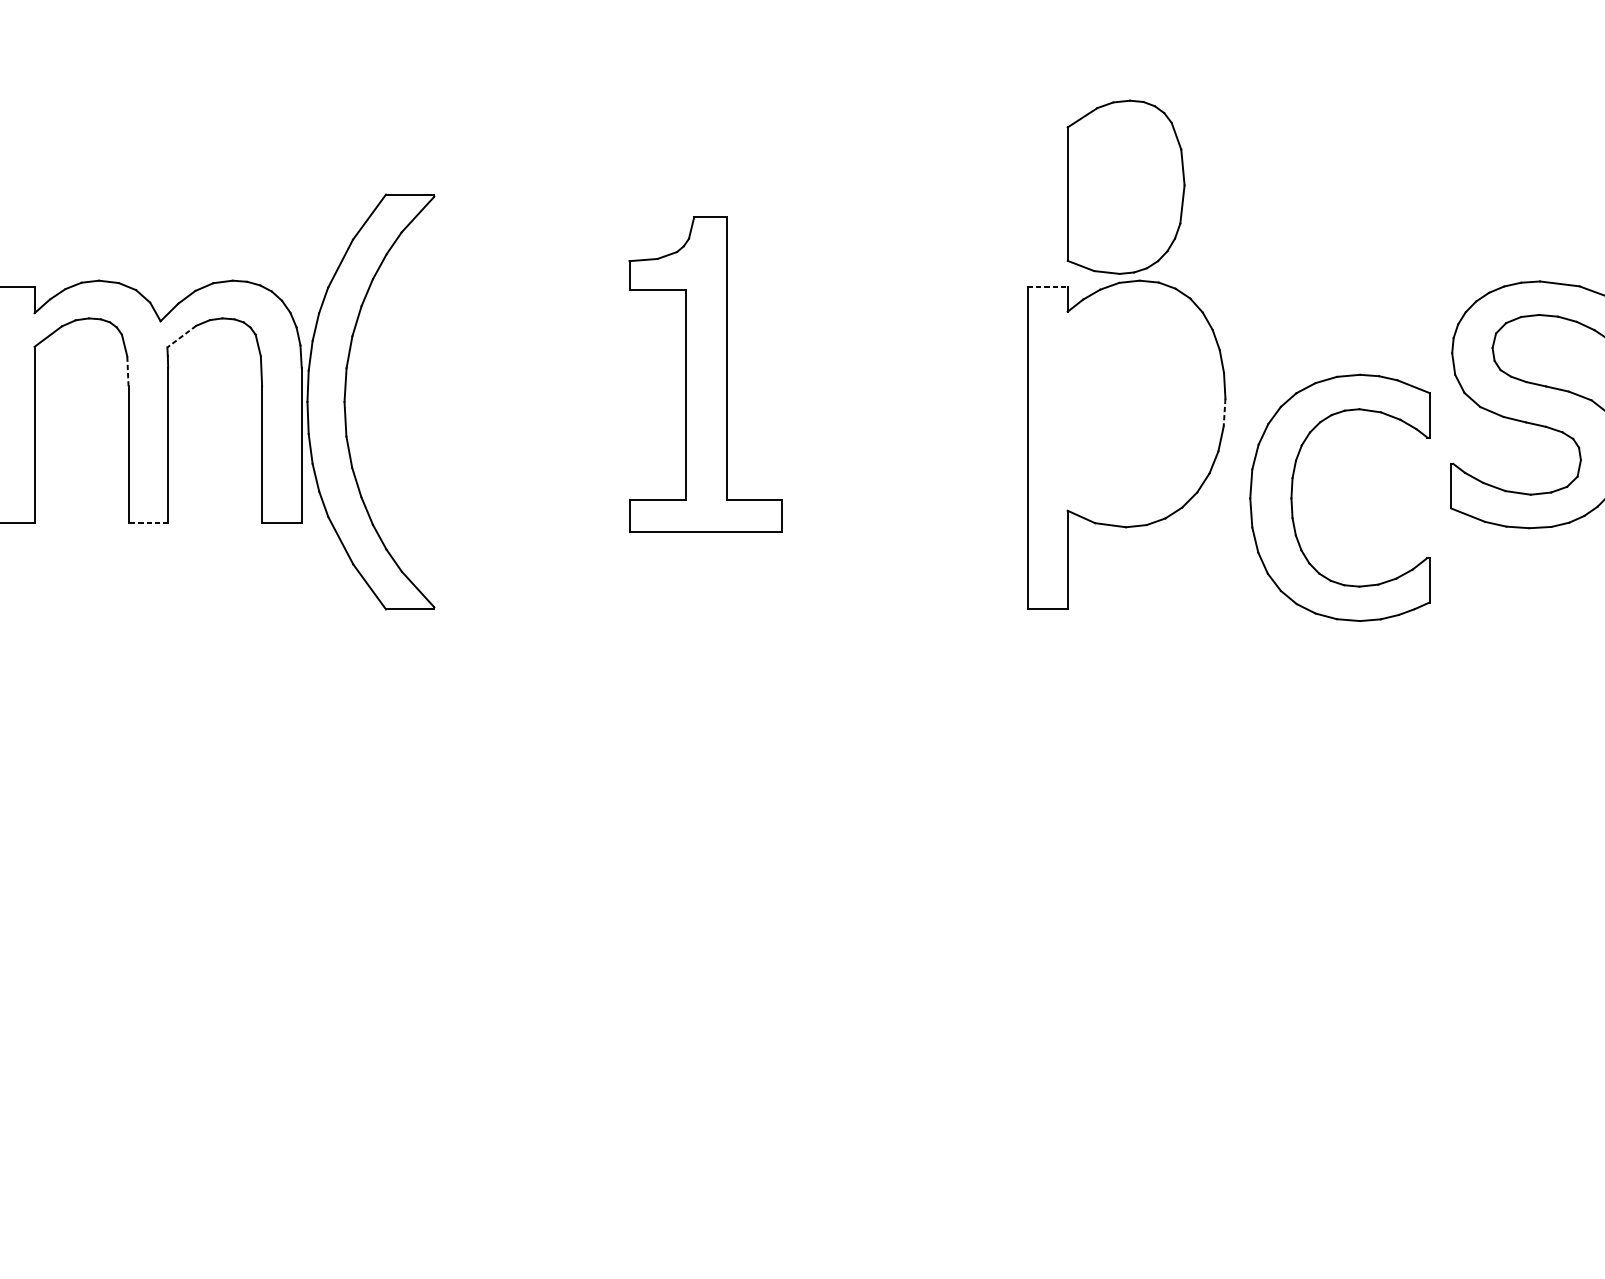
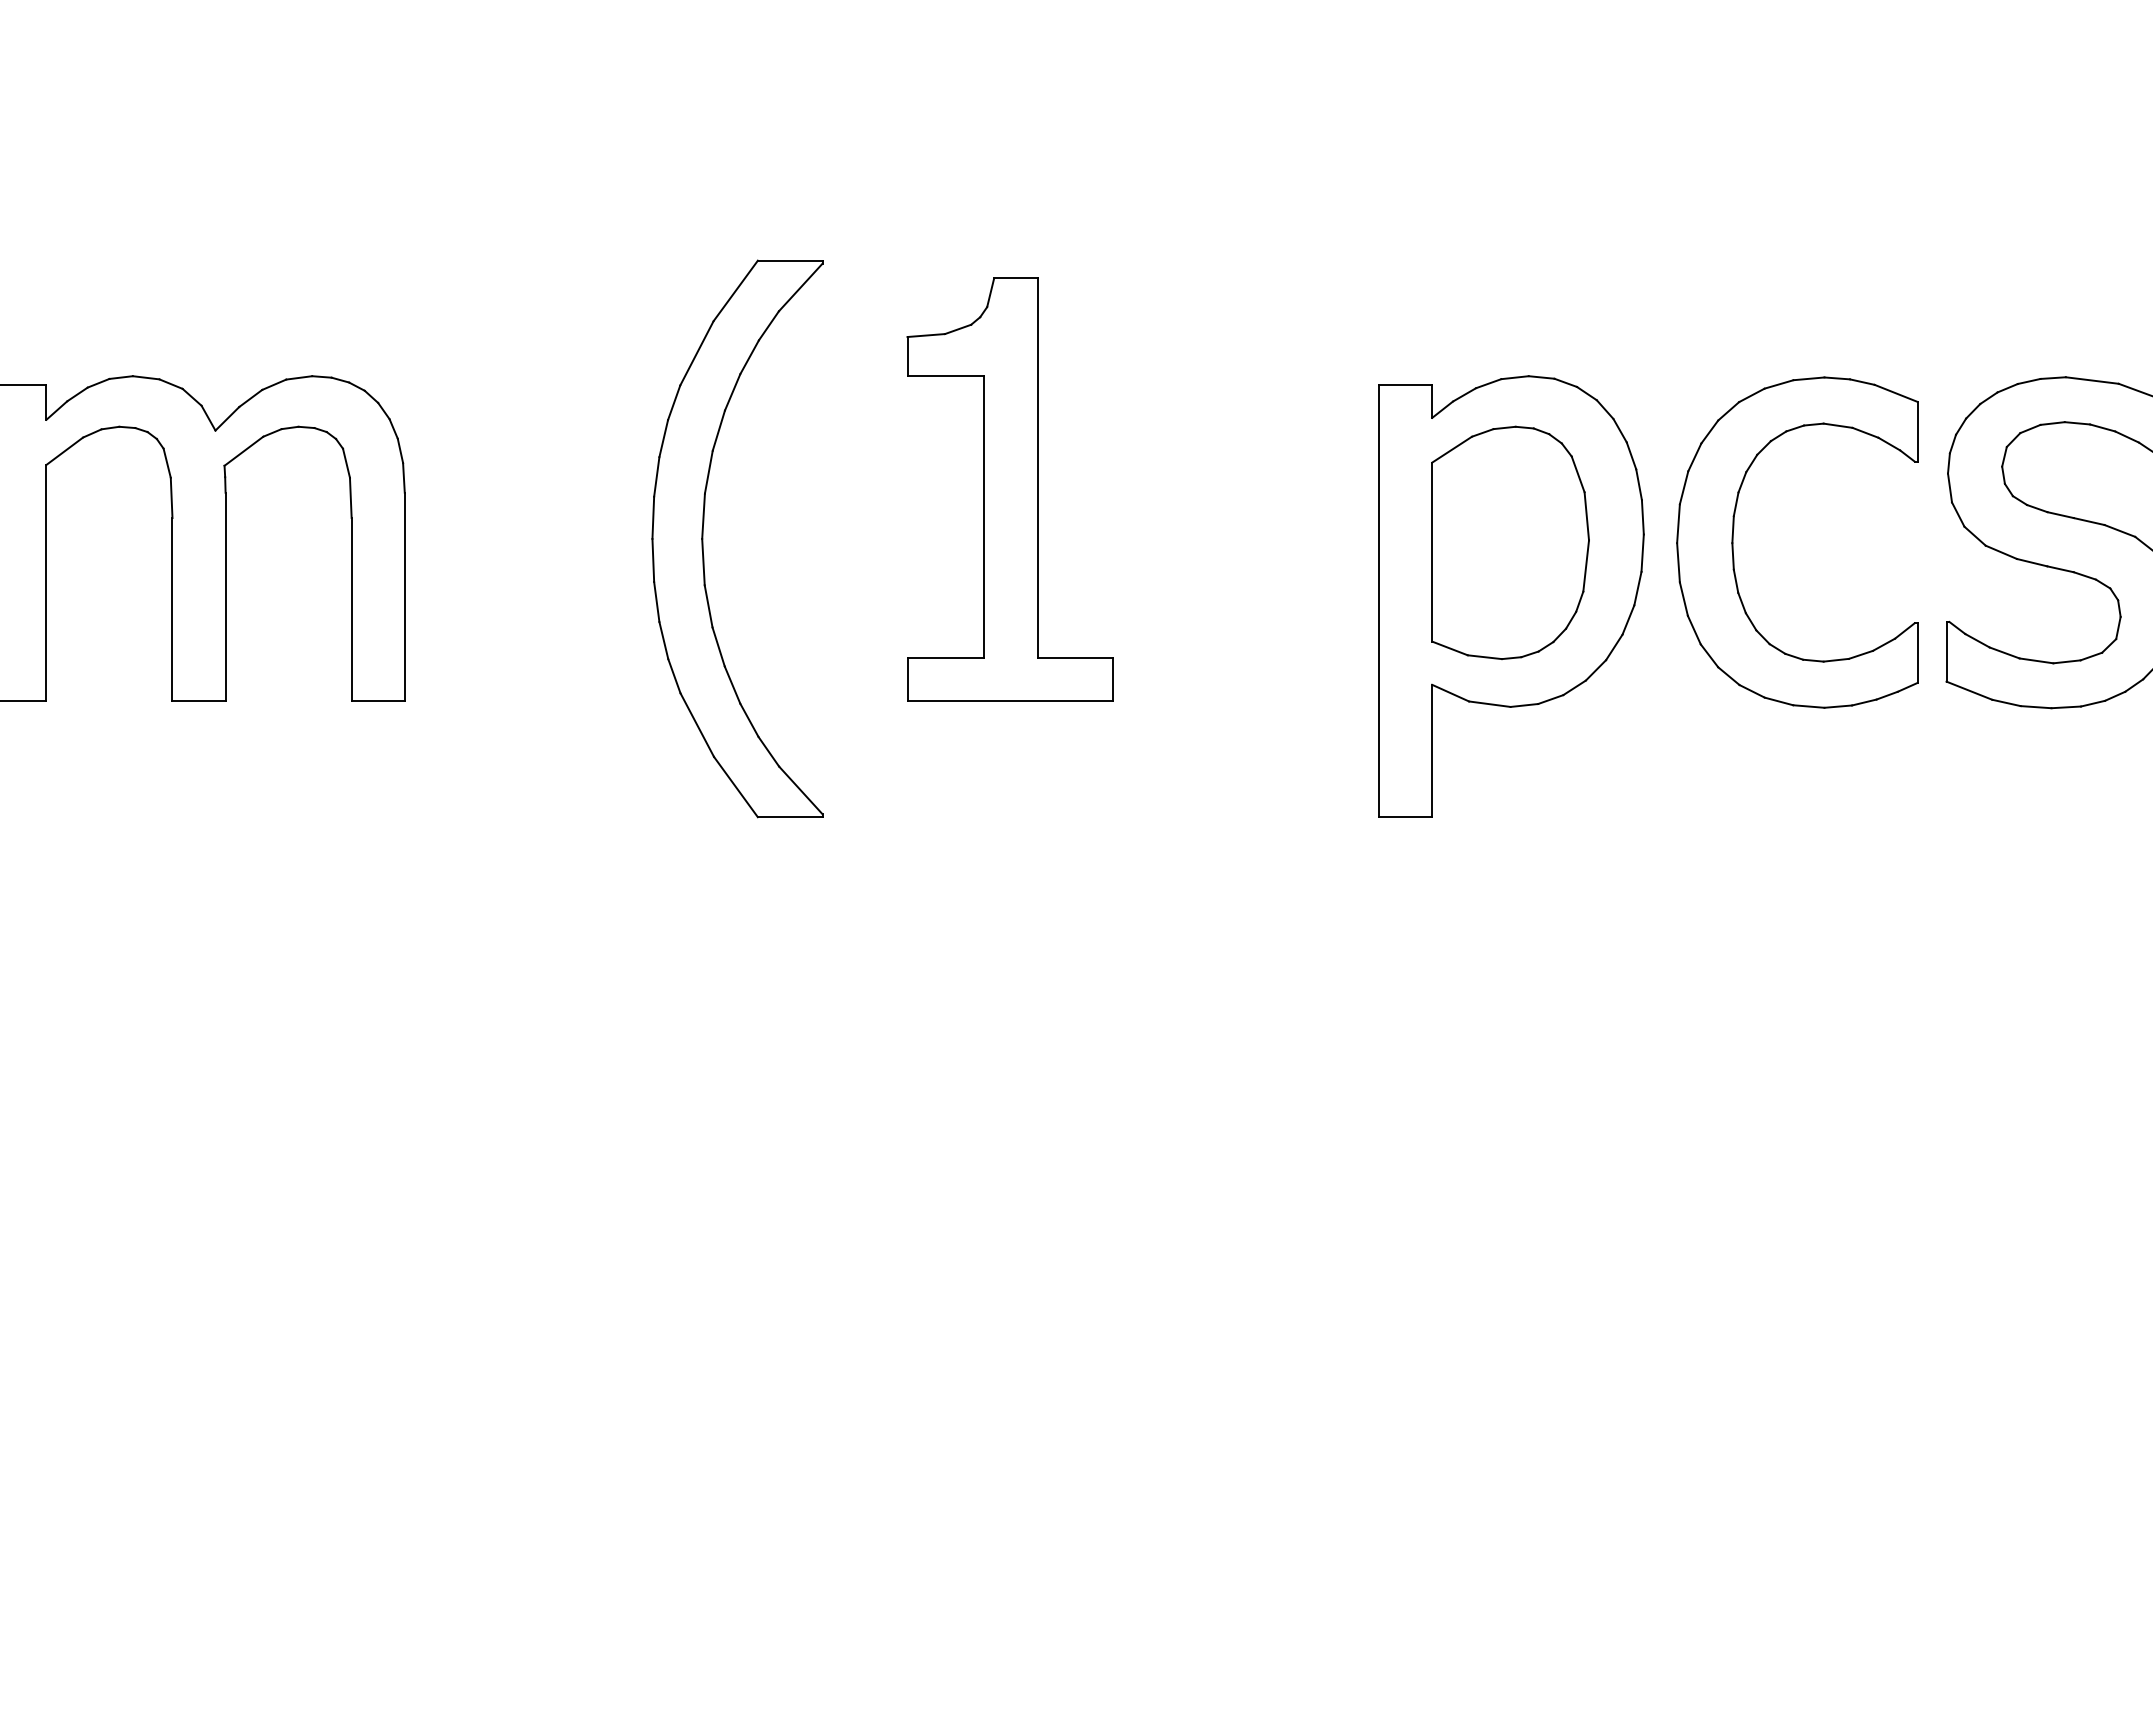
part: (1126, 186) -> (1510, 542), moved
line: (1047, 286) -> (1405, 384), dashed -> solid
line: (181, 336) -> (243, 451), dashed -> solid
line: (127, 371) -> (171, 497), dashed -> solid
part: (705, 374) -> (1009, 489), moved
part: (345, 401) -> (703, 538), moved
line: (1224, 412) -> (1642, 553), dashed -> solid
part: (1292, 497) -> (1733, 542), moved
line: (148, 522) -> (199, 700), dashed -> solid

